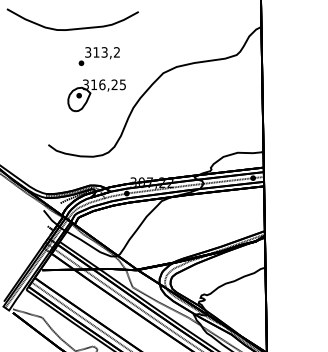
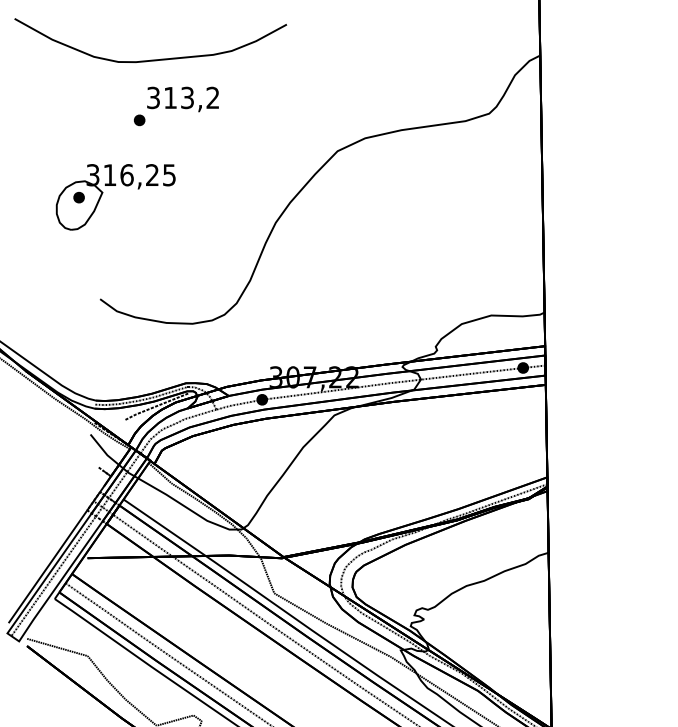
text: (98, 56) -> (174, 106), moved
part: (96, 95) -> (114, 197), moved

